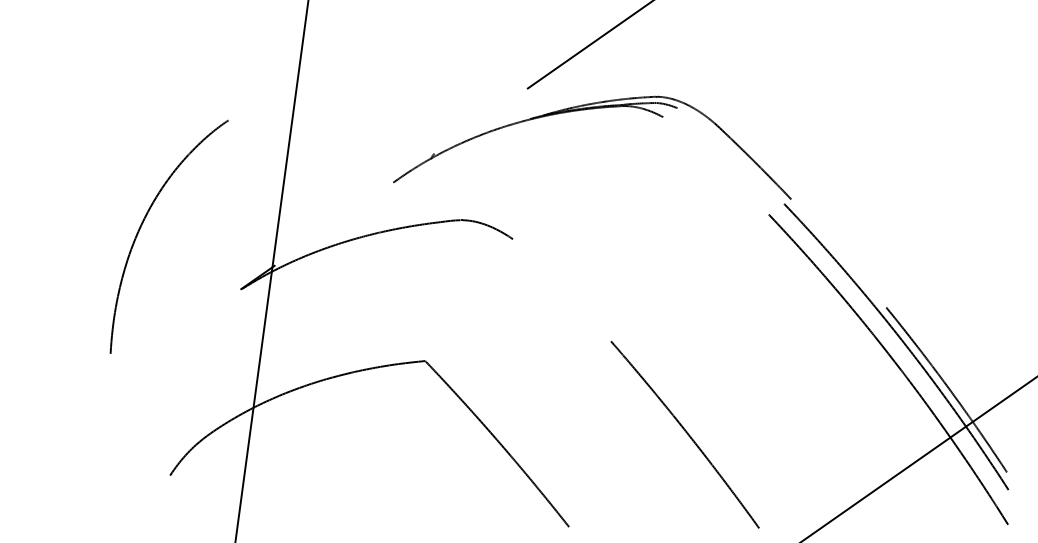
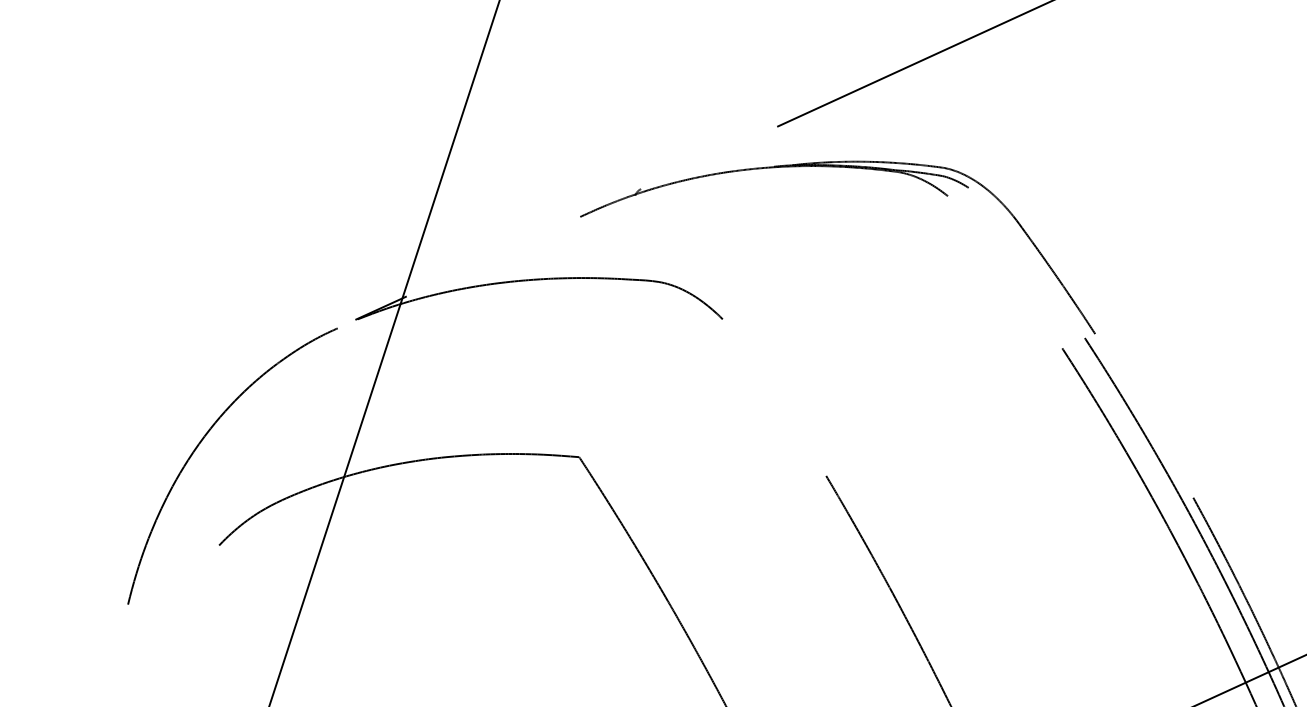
curve: (143, 223) -> (202, 442), moved

